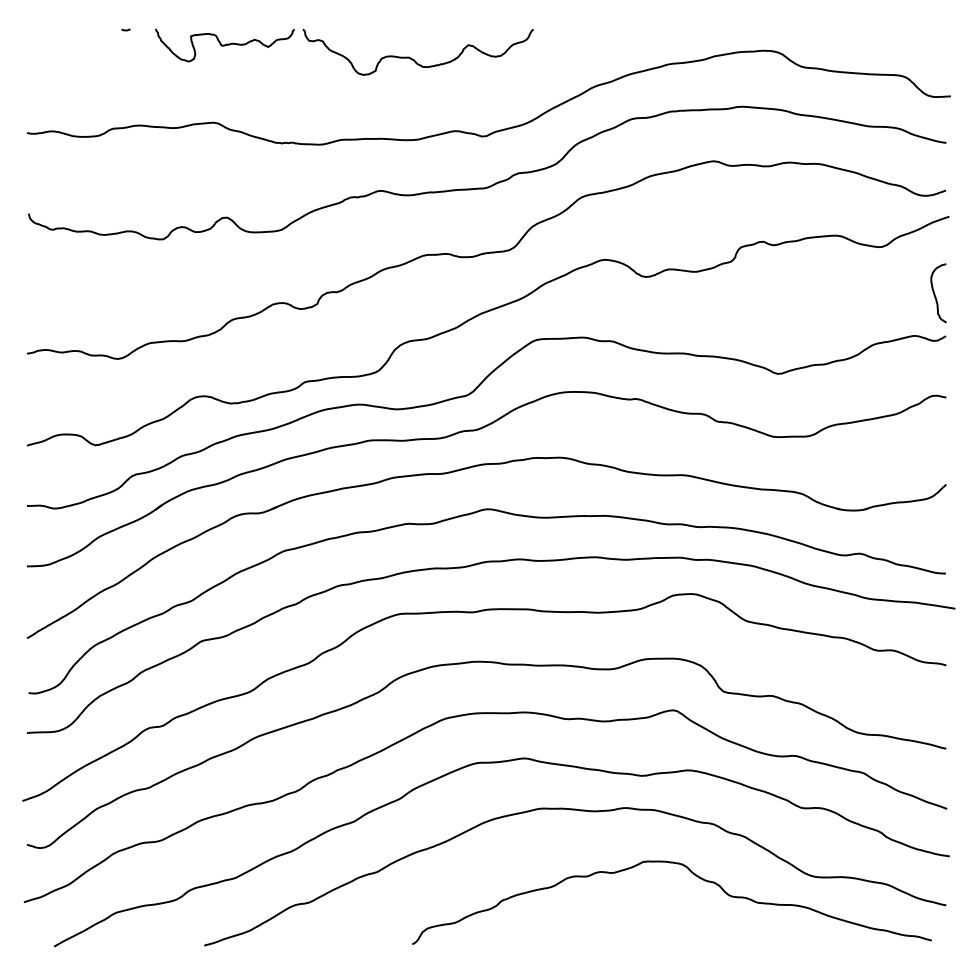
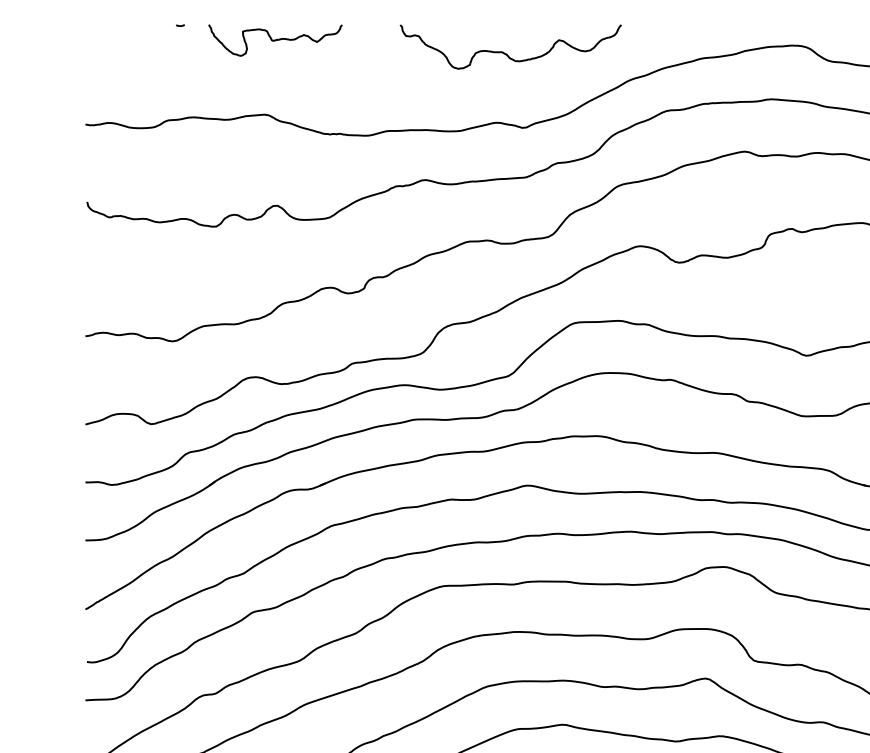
curve: (411, 57) -> (504, 52), moved

